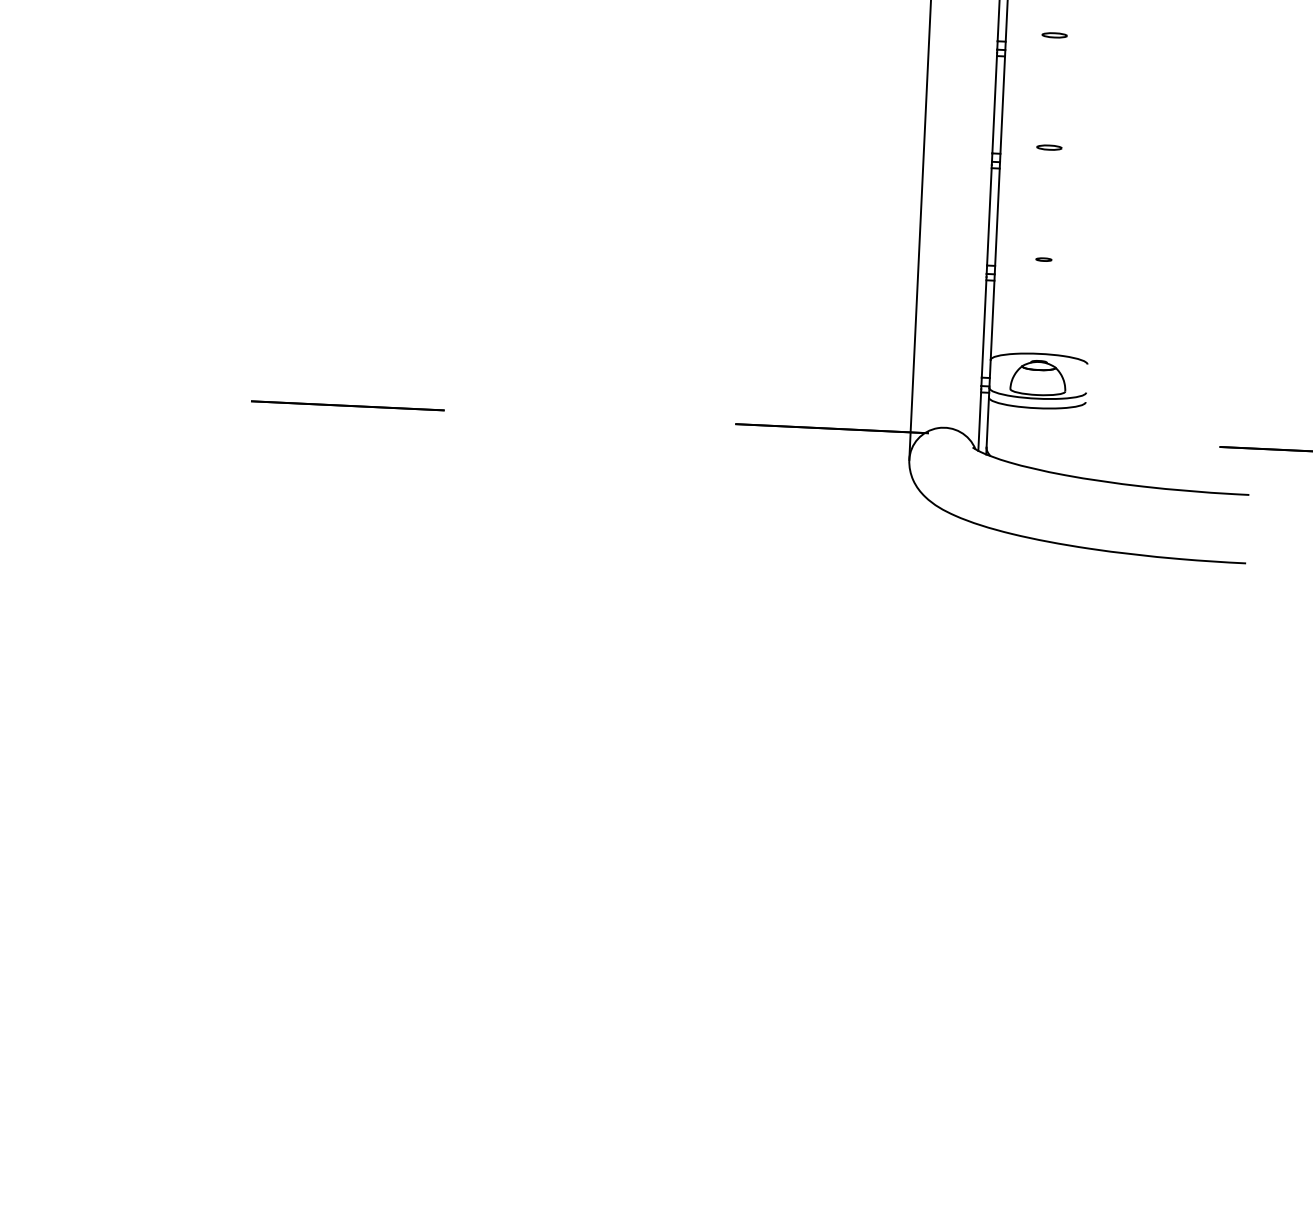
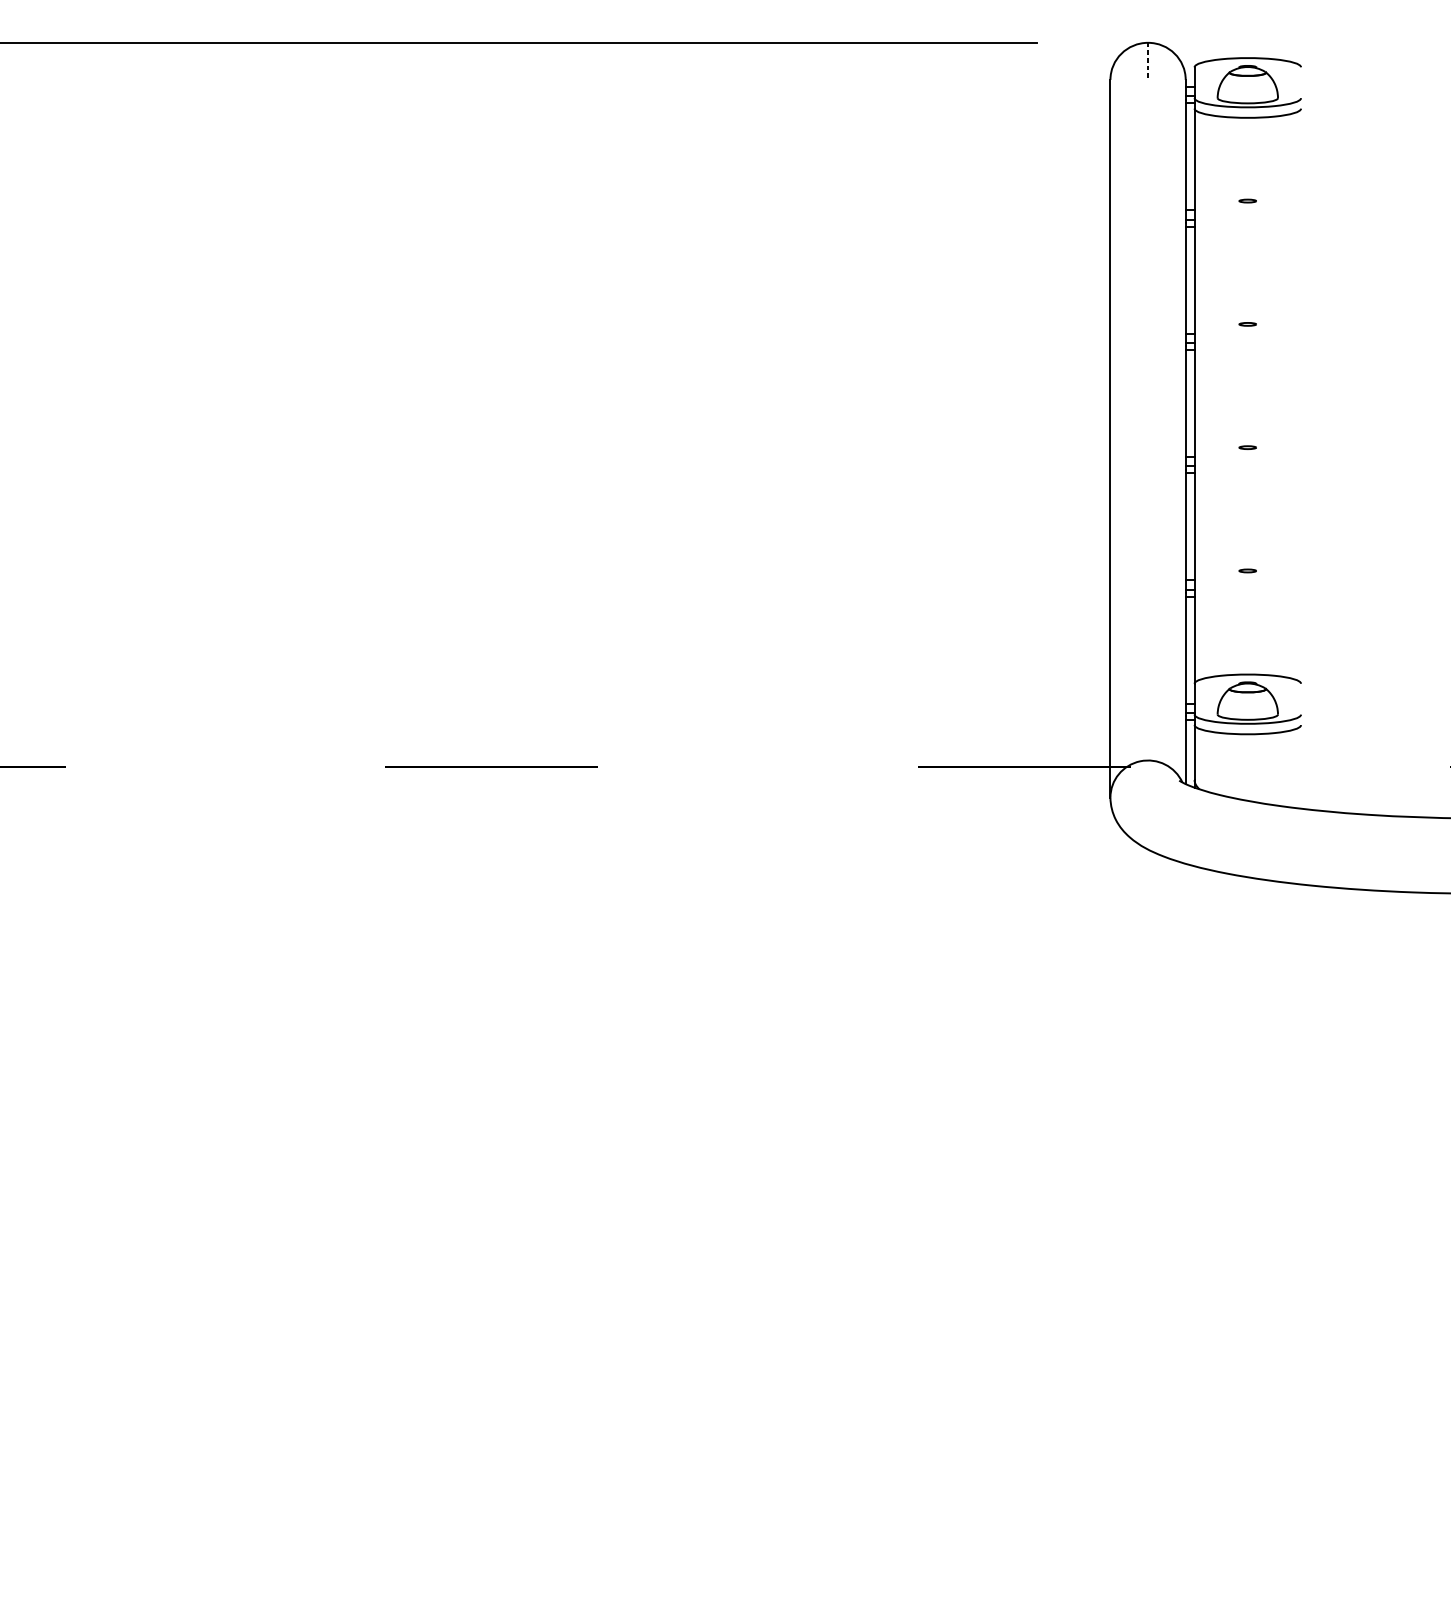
part: (1054, 35) -> (1247, 324), size x0.62
part: (1048, 147) -> (1247, 447), size x0.62

